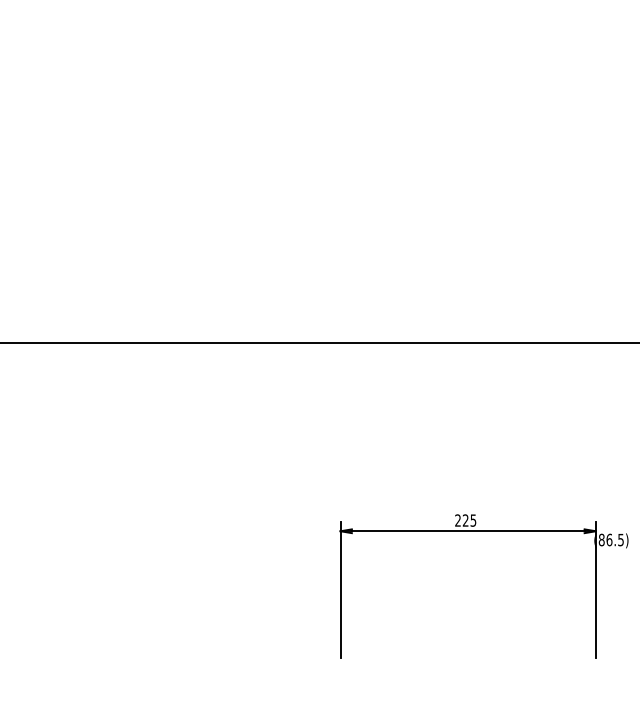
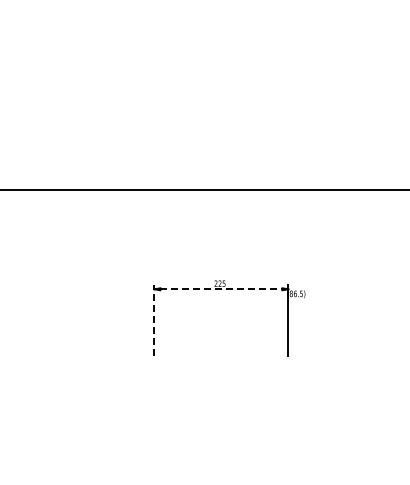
line: (468, 531) -> (221, 289), solid -> dashed
line: (340, 590) -> (154, 320), solid -> dashed

